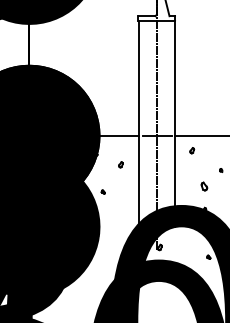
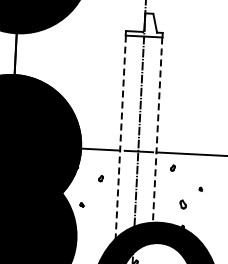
line: (138, 124) -> (120, 139), solid -> dashed
line: (174, 124) -> (156, 141), solid -> dashed

